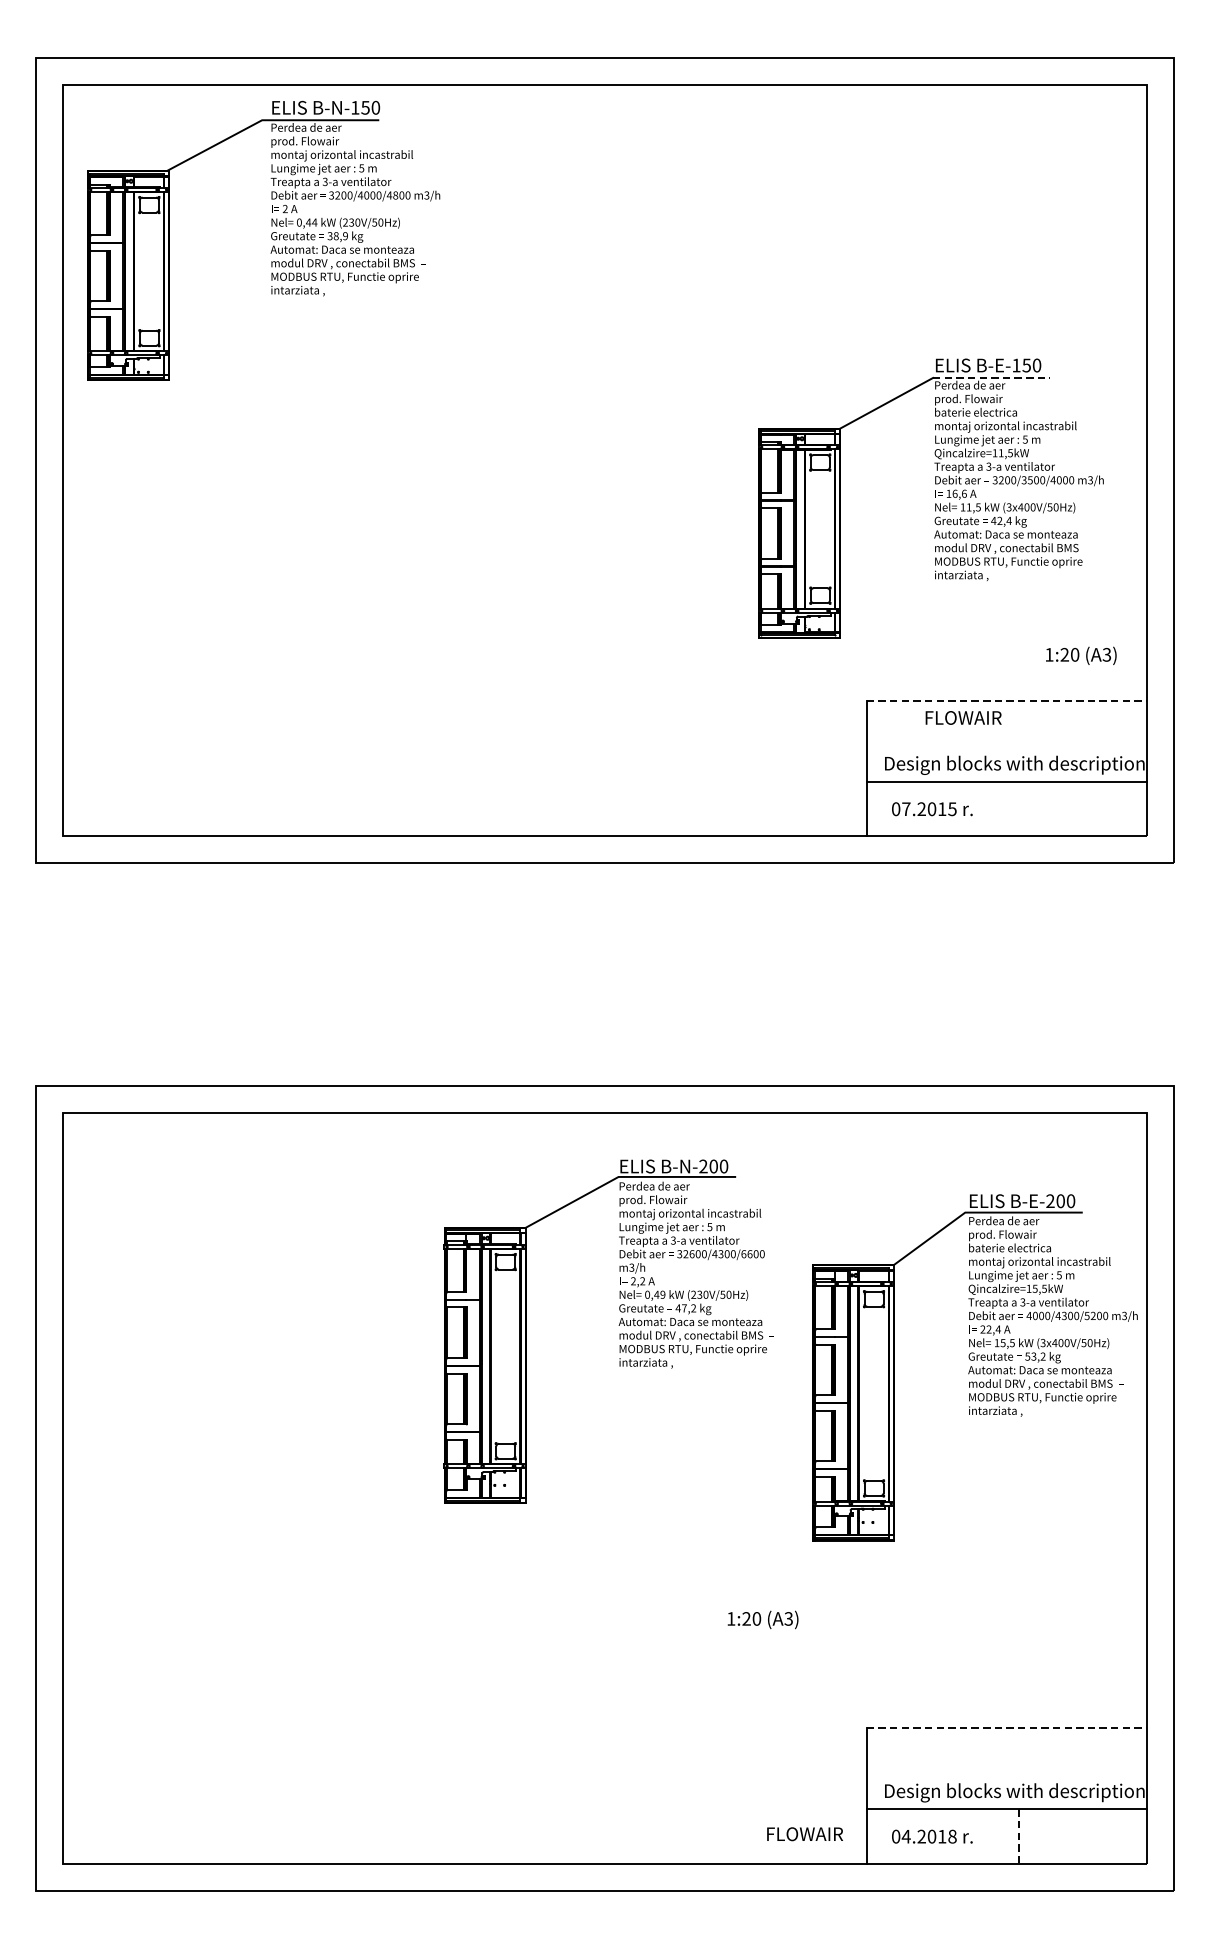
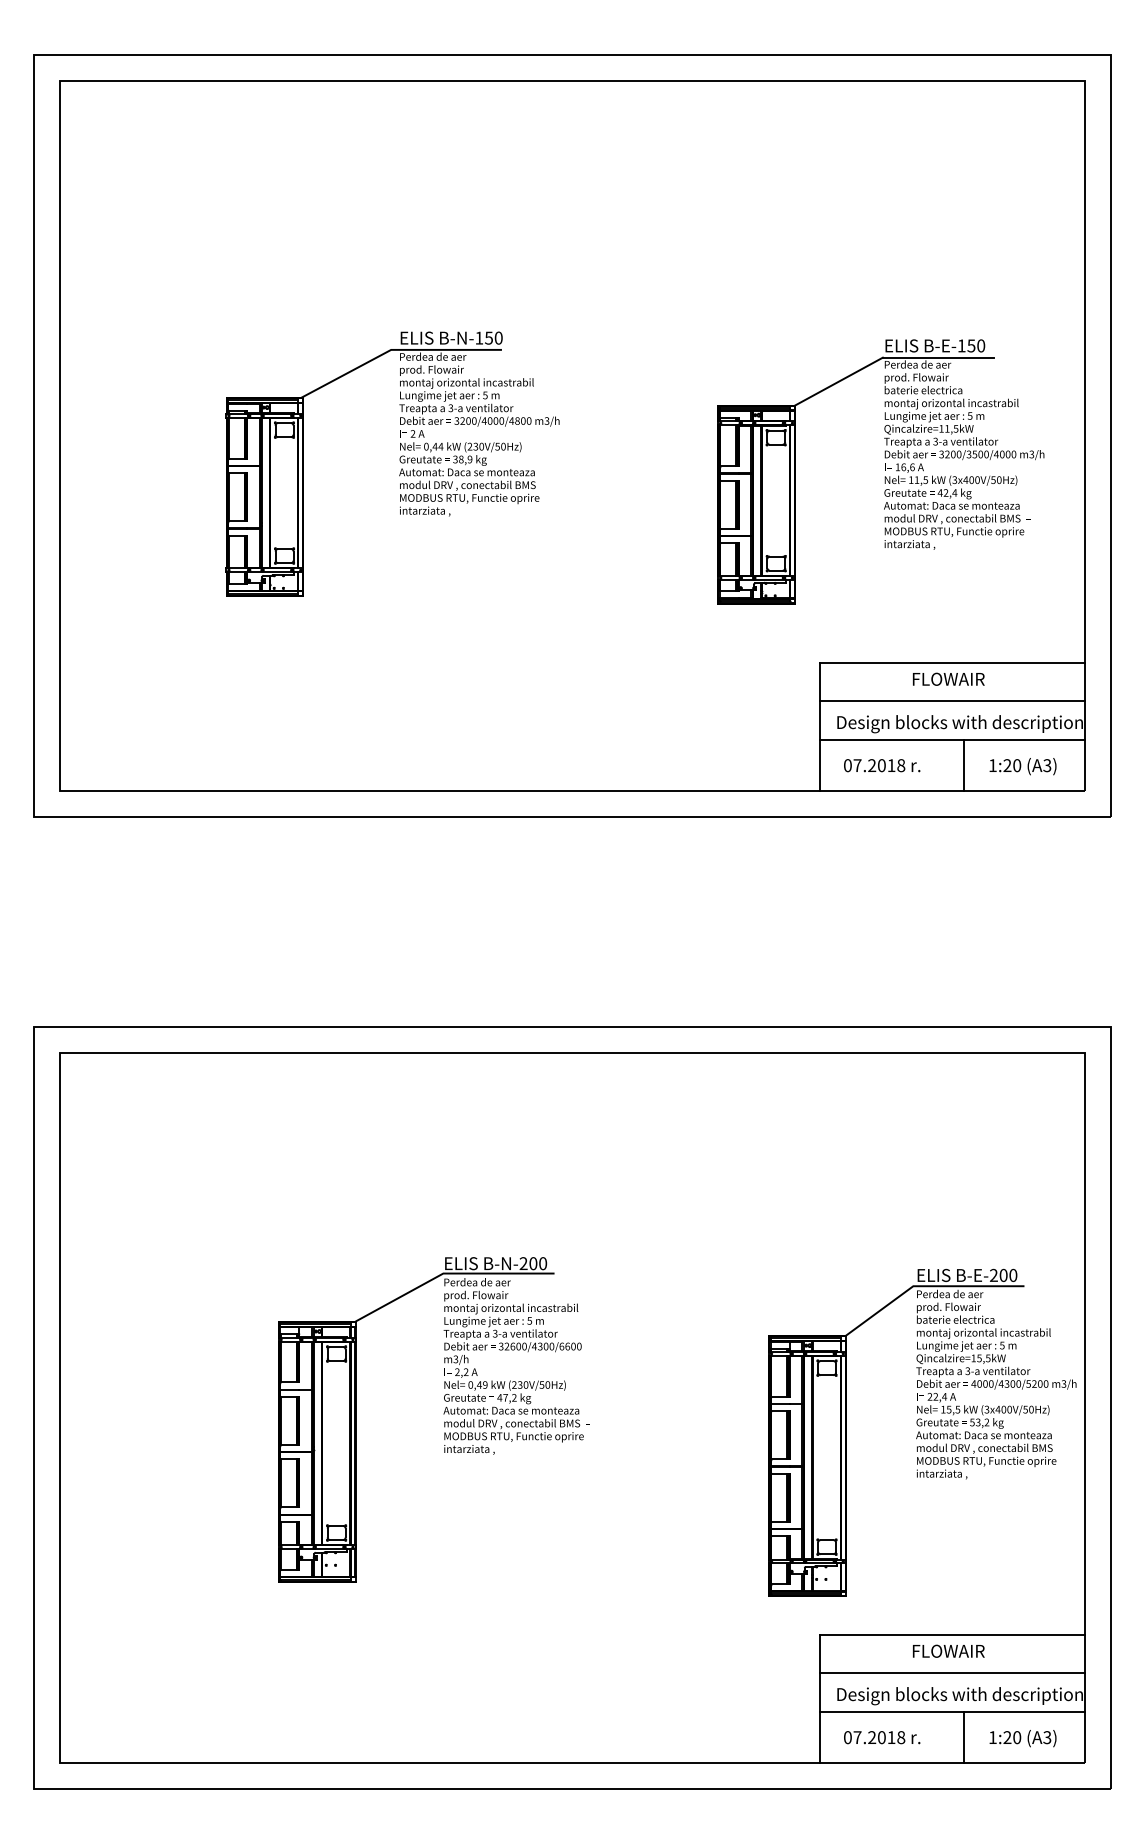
part: (270, 237) -> (399, 460), moved
line: (991, 377) -> (938, 357), dashed -> solid
text: (1080, 655) -> (1022, 766), moved
line: (1006, 700) -> (952, 662), dashed -> solid
text: (963, 717) -> (948, 678), moved
line: (1006, 741) -> (952, 701), added
text: (952, 809) -> (901, 765), 07.2015 -> 07.2018
line: (1019, 809) -> (964, 765), added
part: (618, 1325) -> (443, 1414), moved
part: (974, 1367) -> (922, 1432), moved
text: (762, 1619) -> (1022, 1738), moved
line: (1006, 1727) -> (952, 1634), dashed -> solid
line: (1006, 1768) -> (952, 1673), added
text: (804, 1833) -> (948, 1650), moved
text: (906, 1836) -> (857, 1737), 04.2018 -> 07.2018
line: (1019, 1836) -> (964, 1737), dashed -> solid

